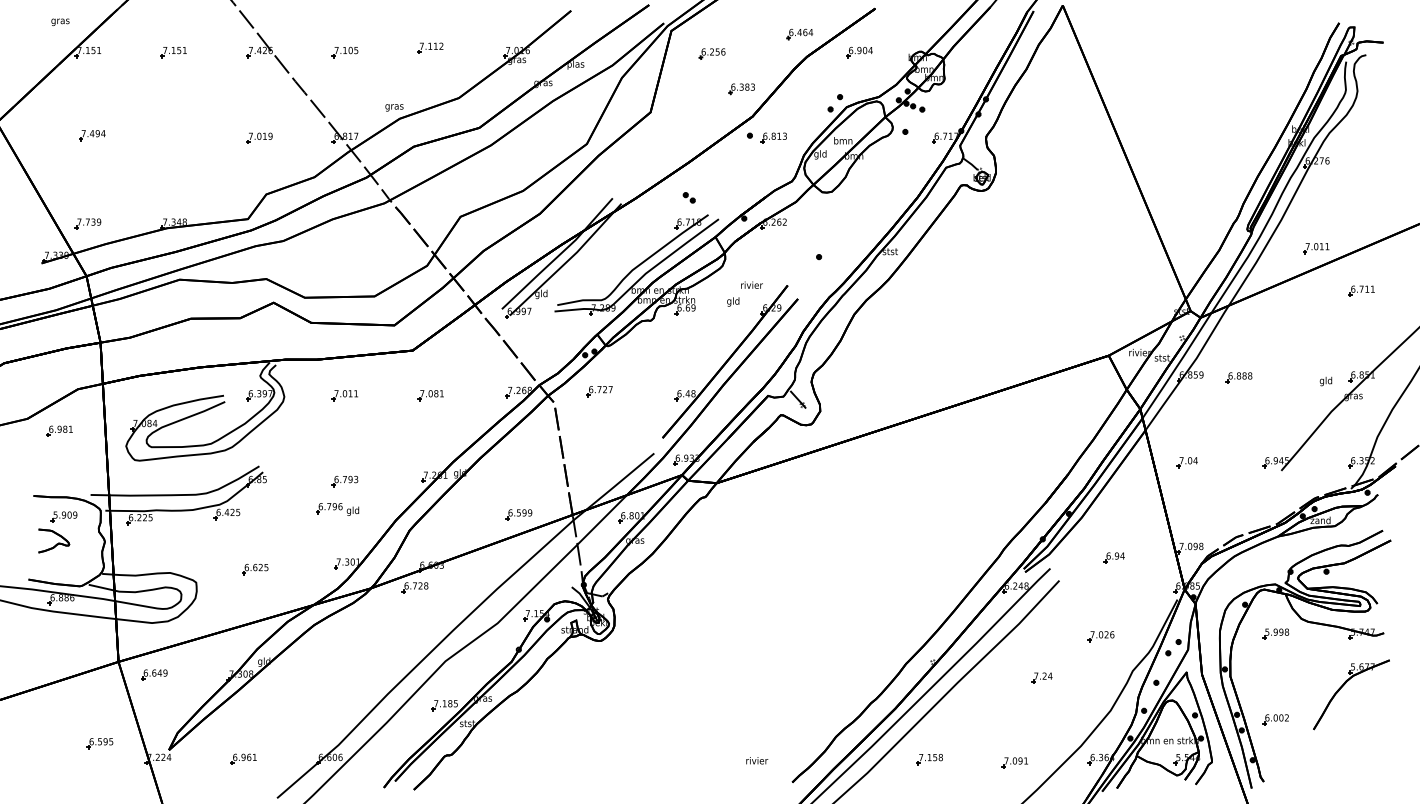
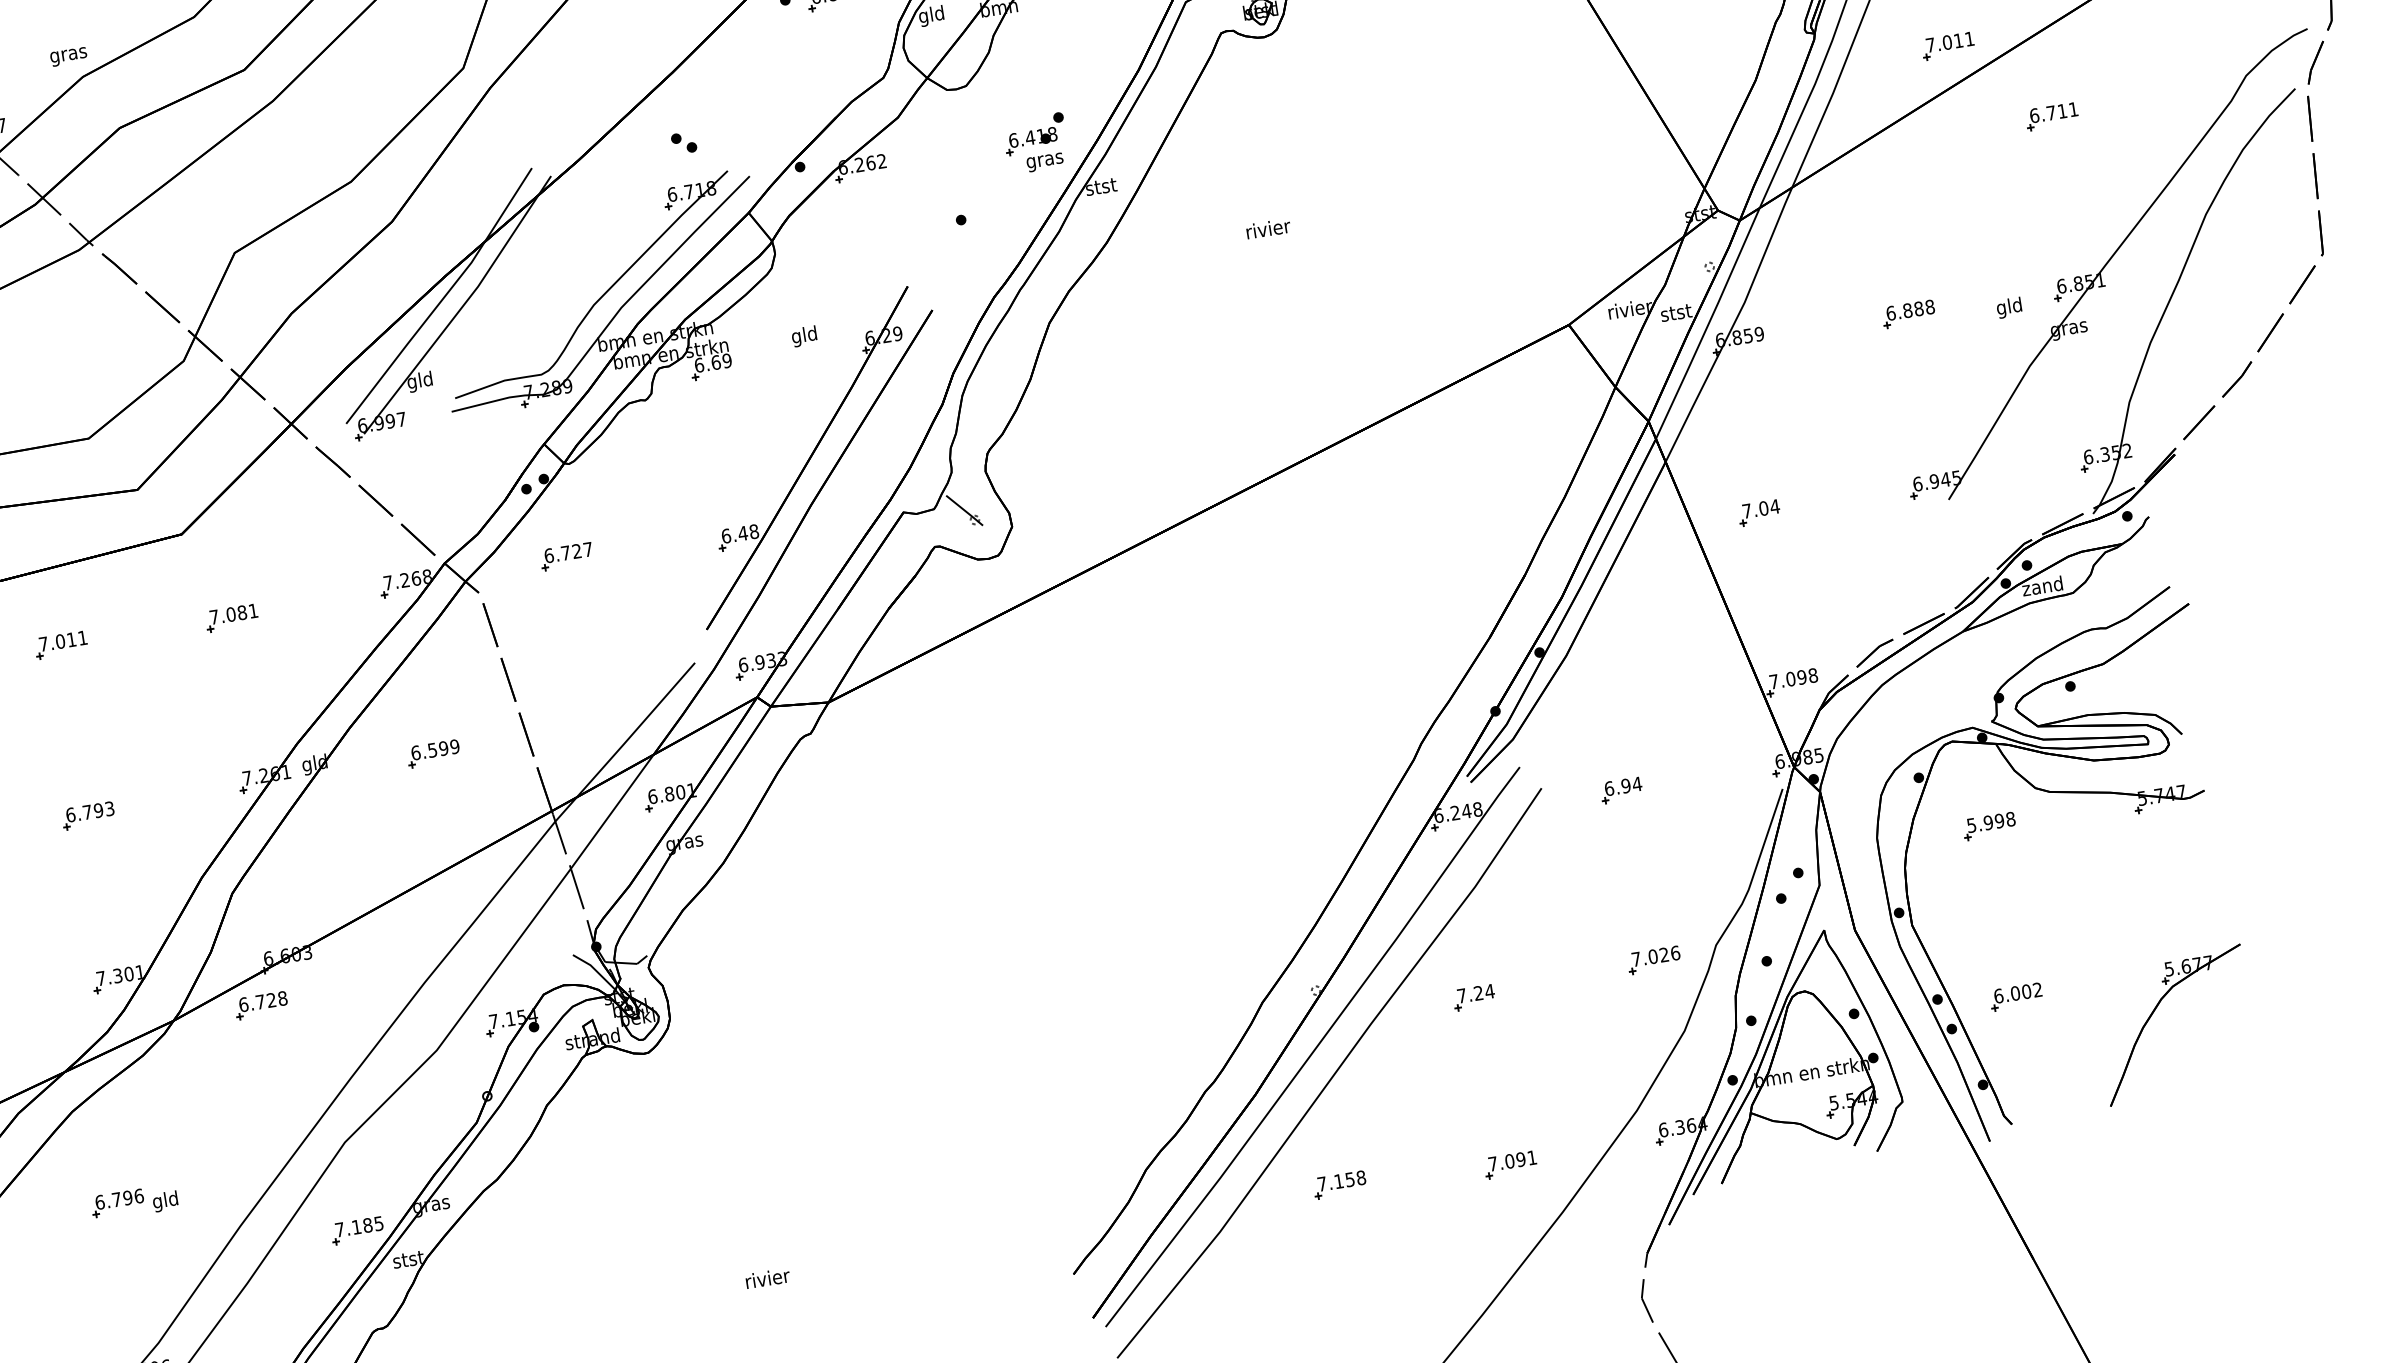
part: (861, 225) -> (1035, 143), added
text: (751, 284) -> (1267, 227), moved
part: (1238, 377) -> (1907, 313), moved
part: (337, 509) -> (134, 1202), moved
part: (518, 514) -> (432, 753), moved
part: (1113, 557) -> (1619, 790), moved
part: (1100, 636) -> (1652, 960), moved
part: (1041, 677) -> (1472, 996), moved
part: (1343, 686) -> (2156, 1011), moved
text: (757, 760) -> (768, 1277), moved

